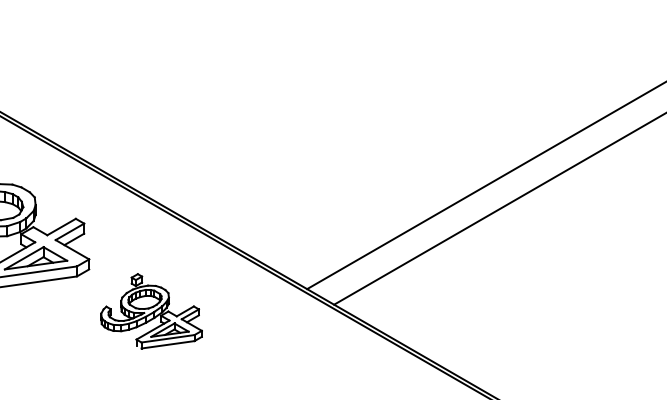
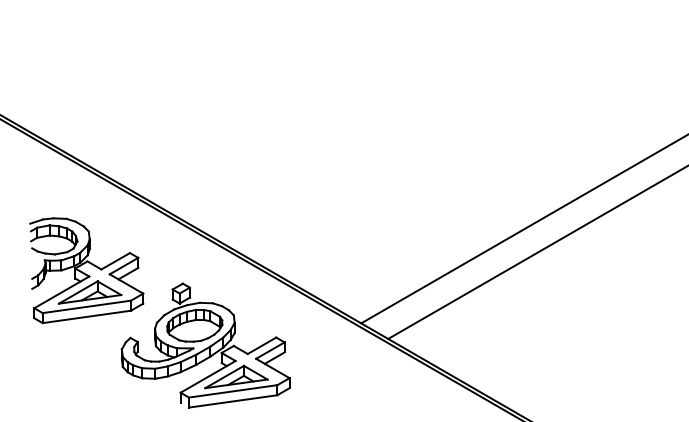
part: (151, 311) -> (205, 345), size x1.67

